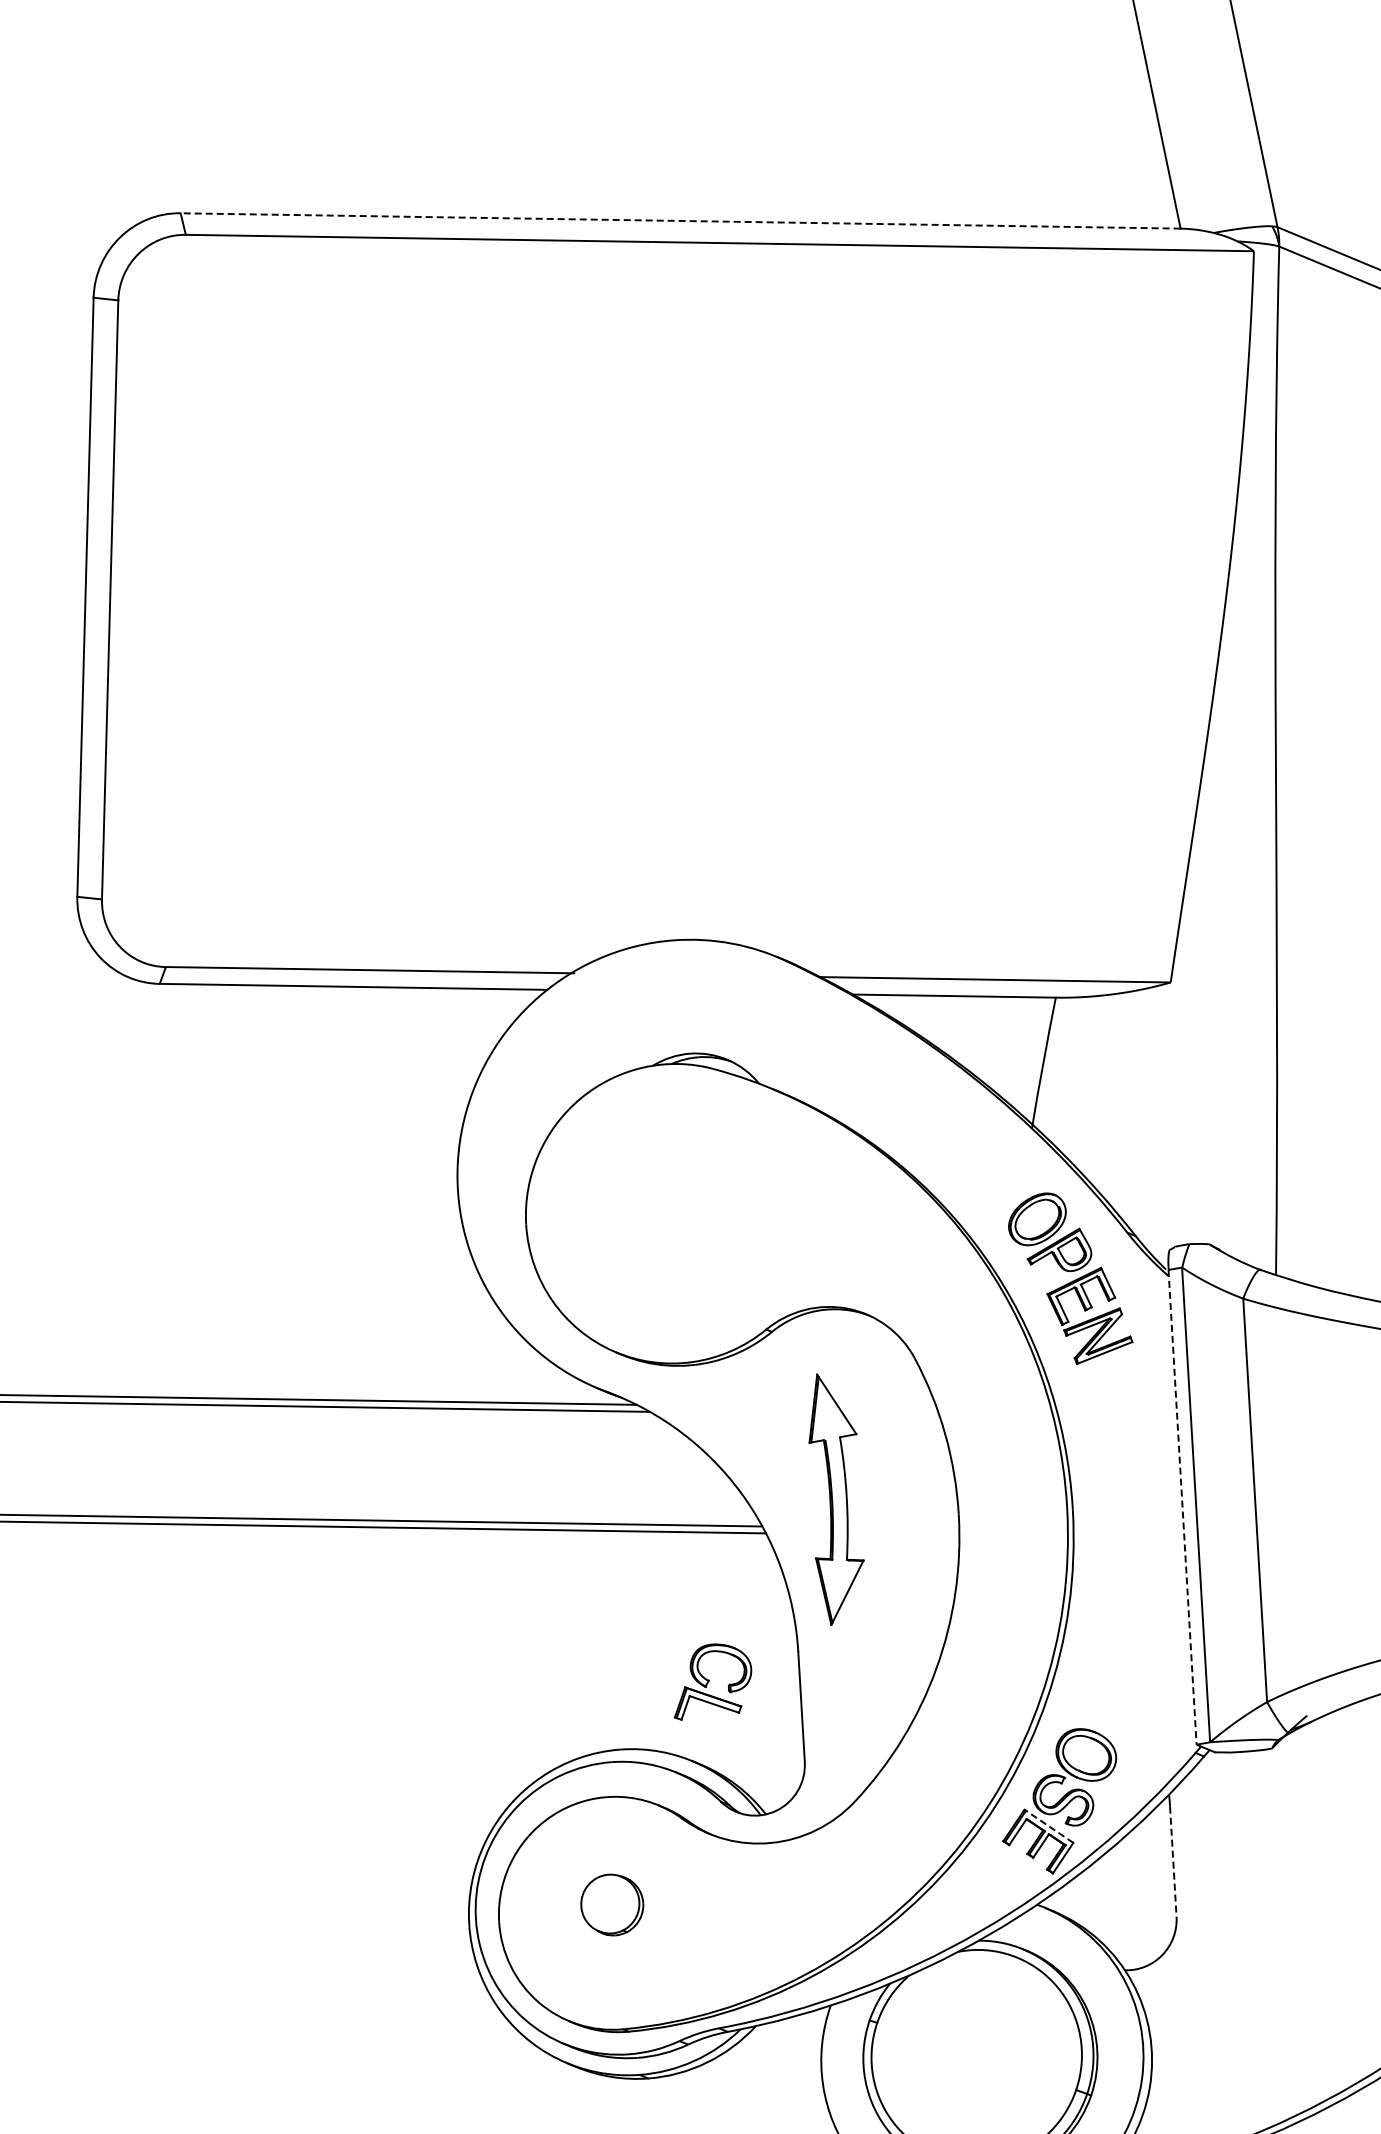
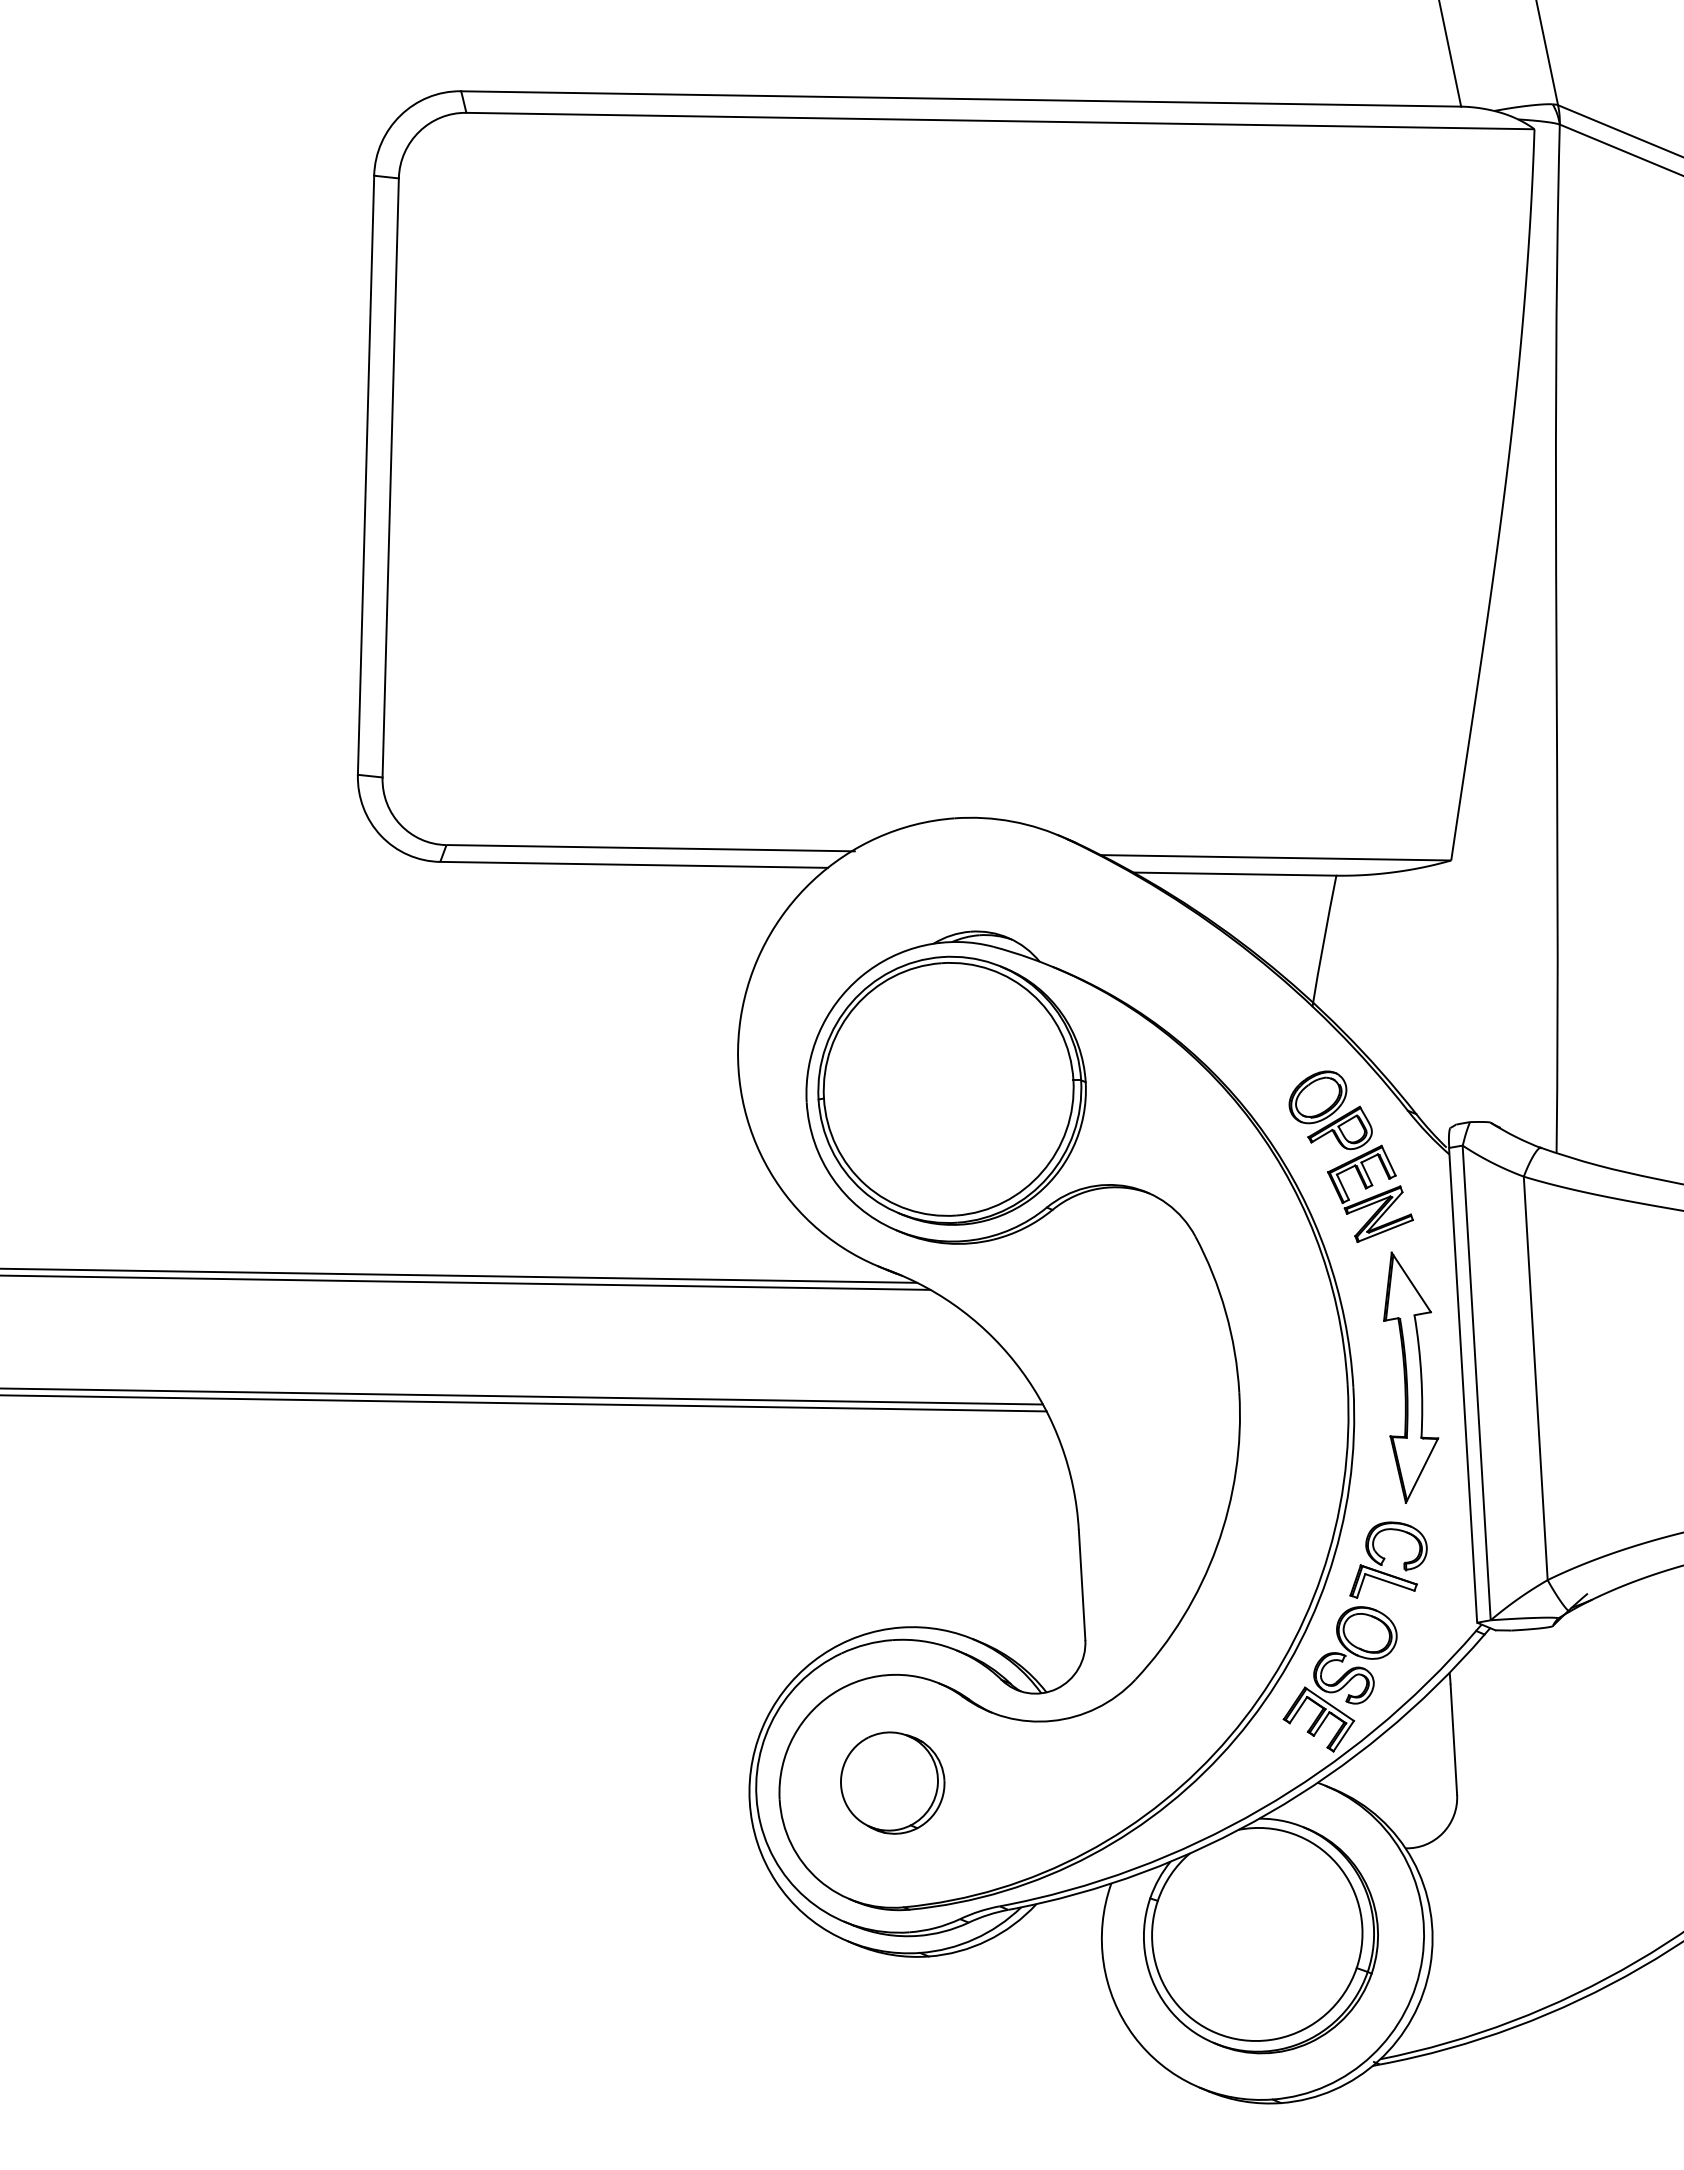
line: (679, 220) -> (960, 98), dashed -> solid
part: (670, 1212) -> (951, 1090), added
part: (836, 1499) -> (1411, 1377), moved
line: (1182, 1507) -> (1463, 1385), dashed -> solid
part: (712, 1681) -> (1388, 1559), moved
line: (1048, 1826) -> (1329, 1704), dashed -> solid
line: (1172, 1862) -> (1453, 1740), dashed -> solid
part: (611, 1904) -> (892, 1782), size x1.67

